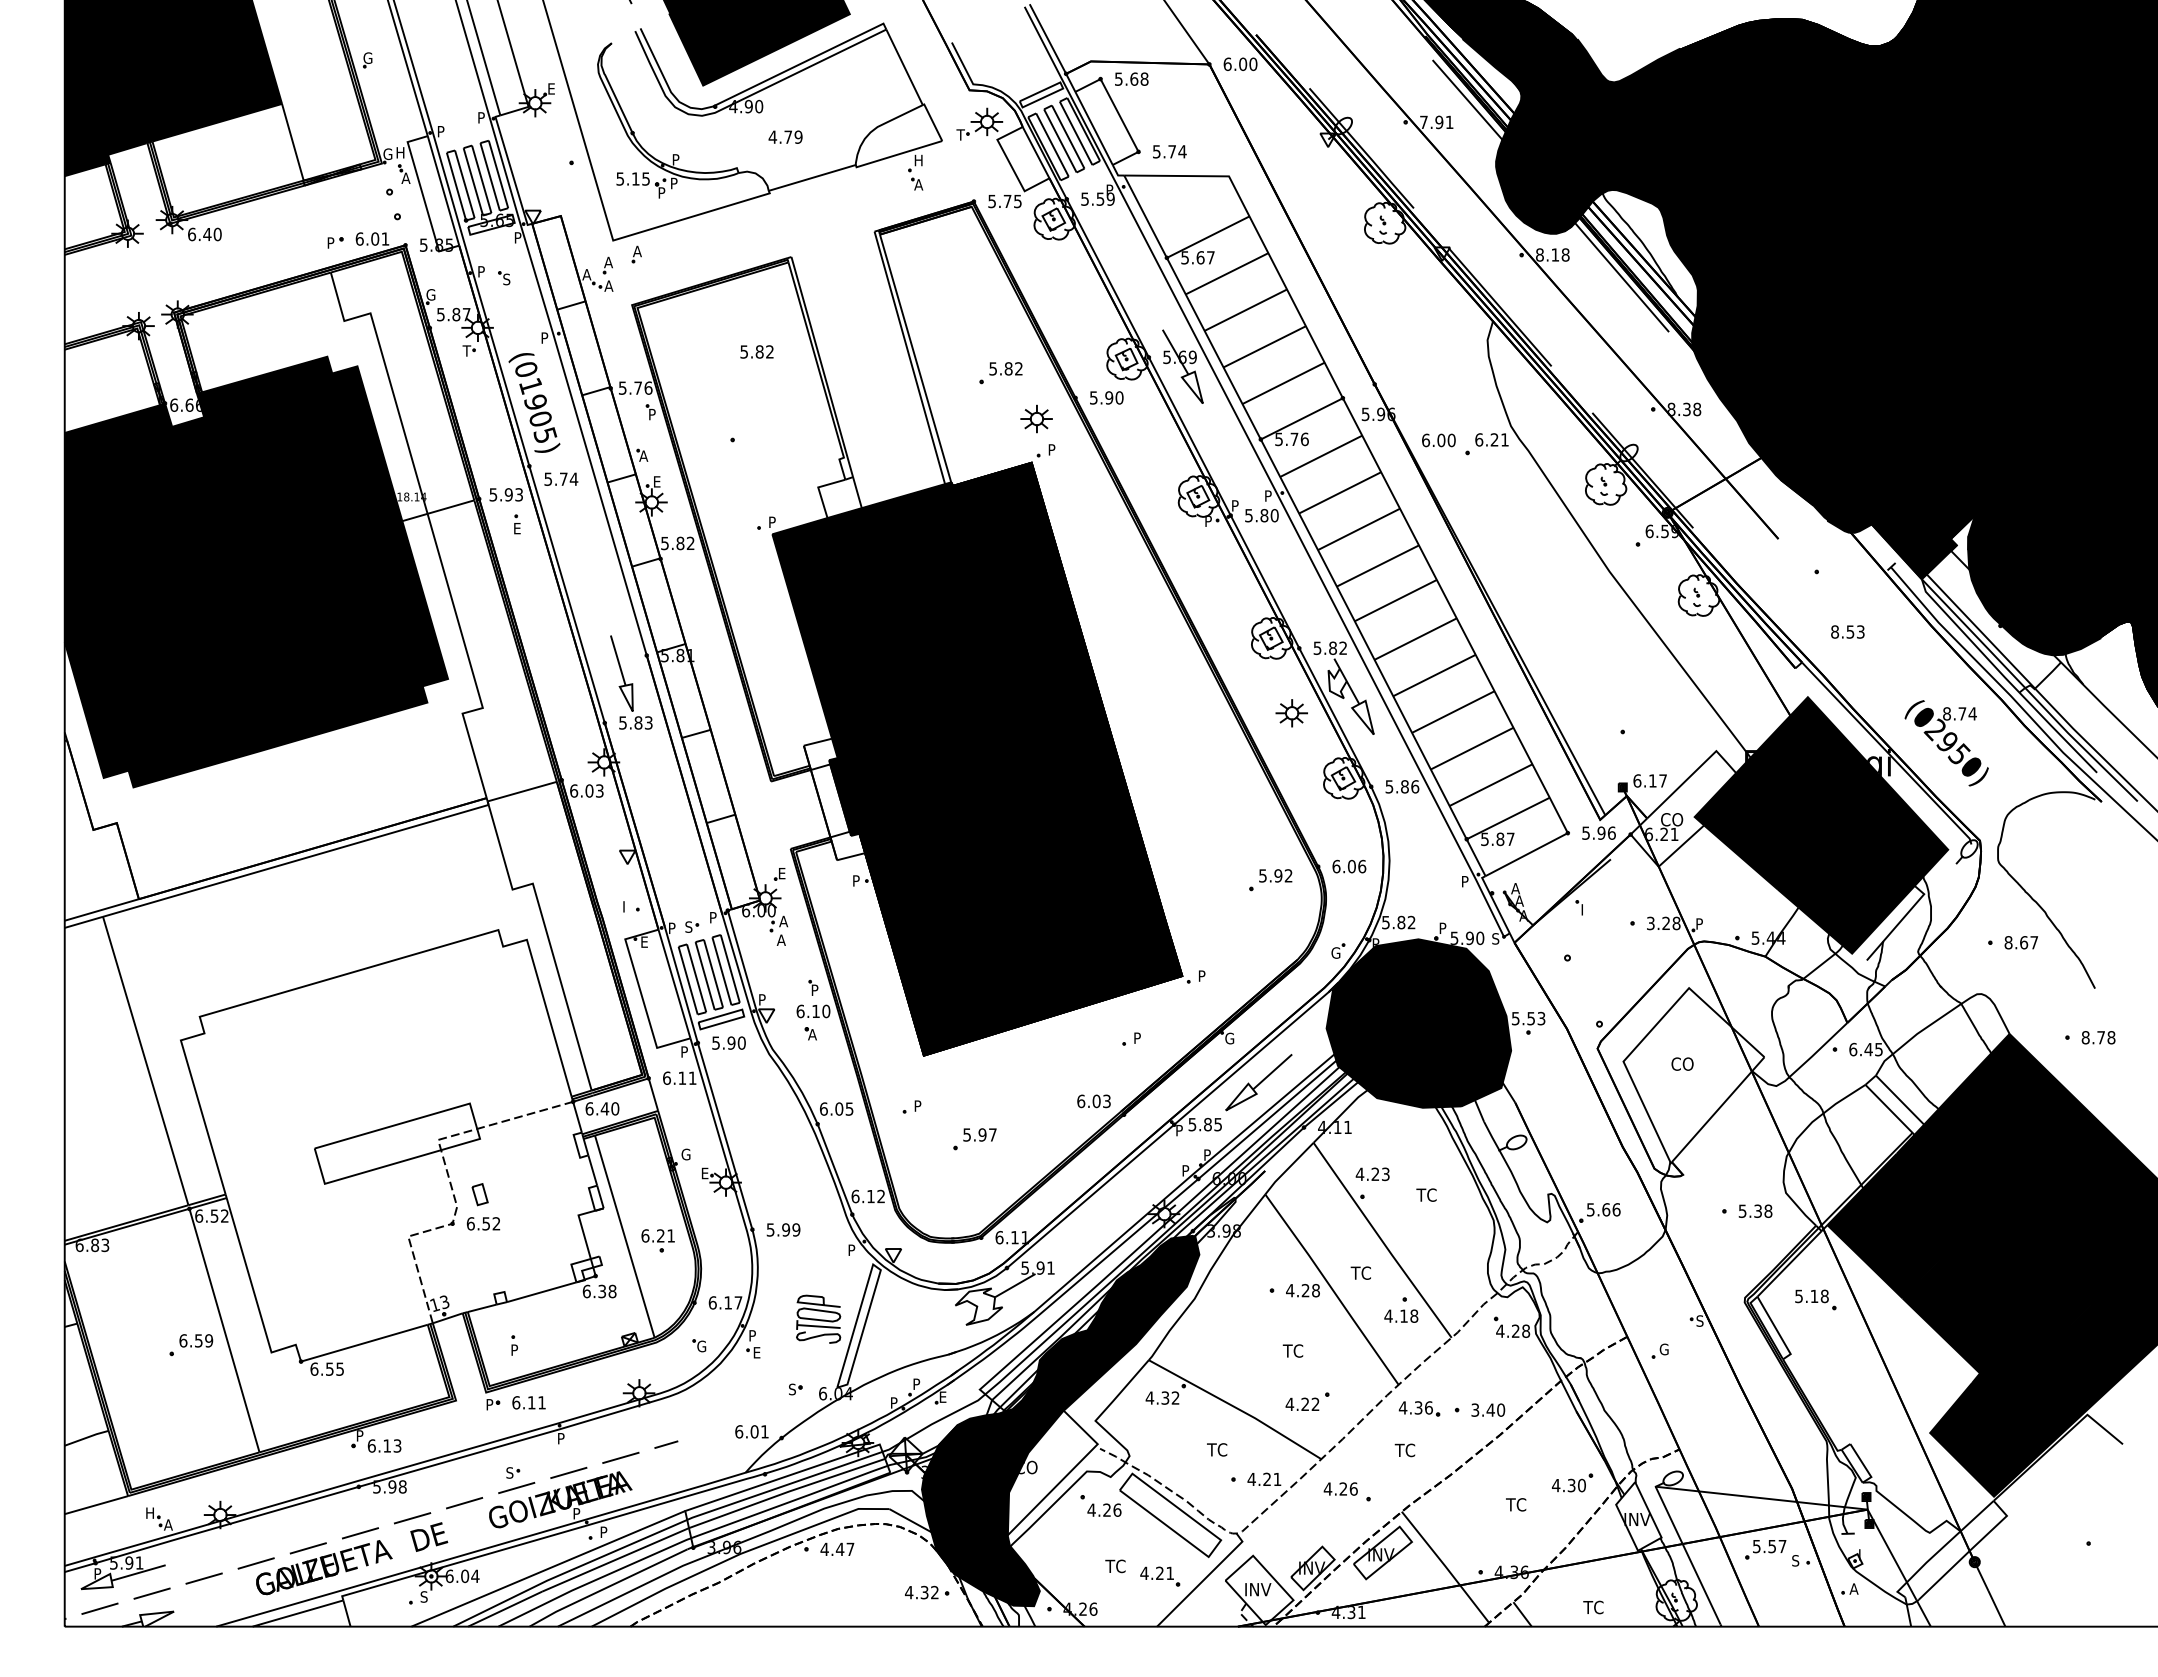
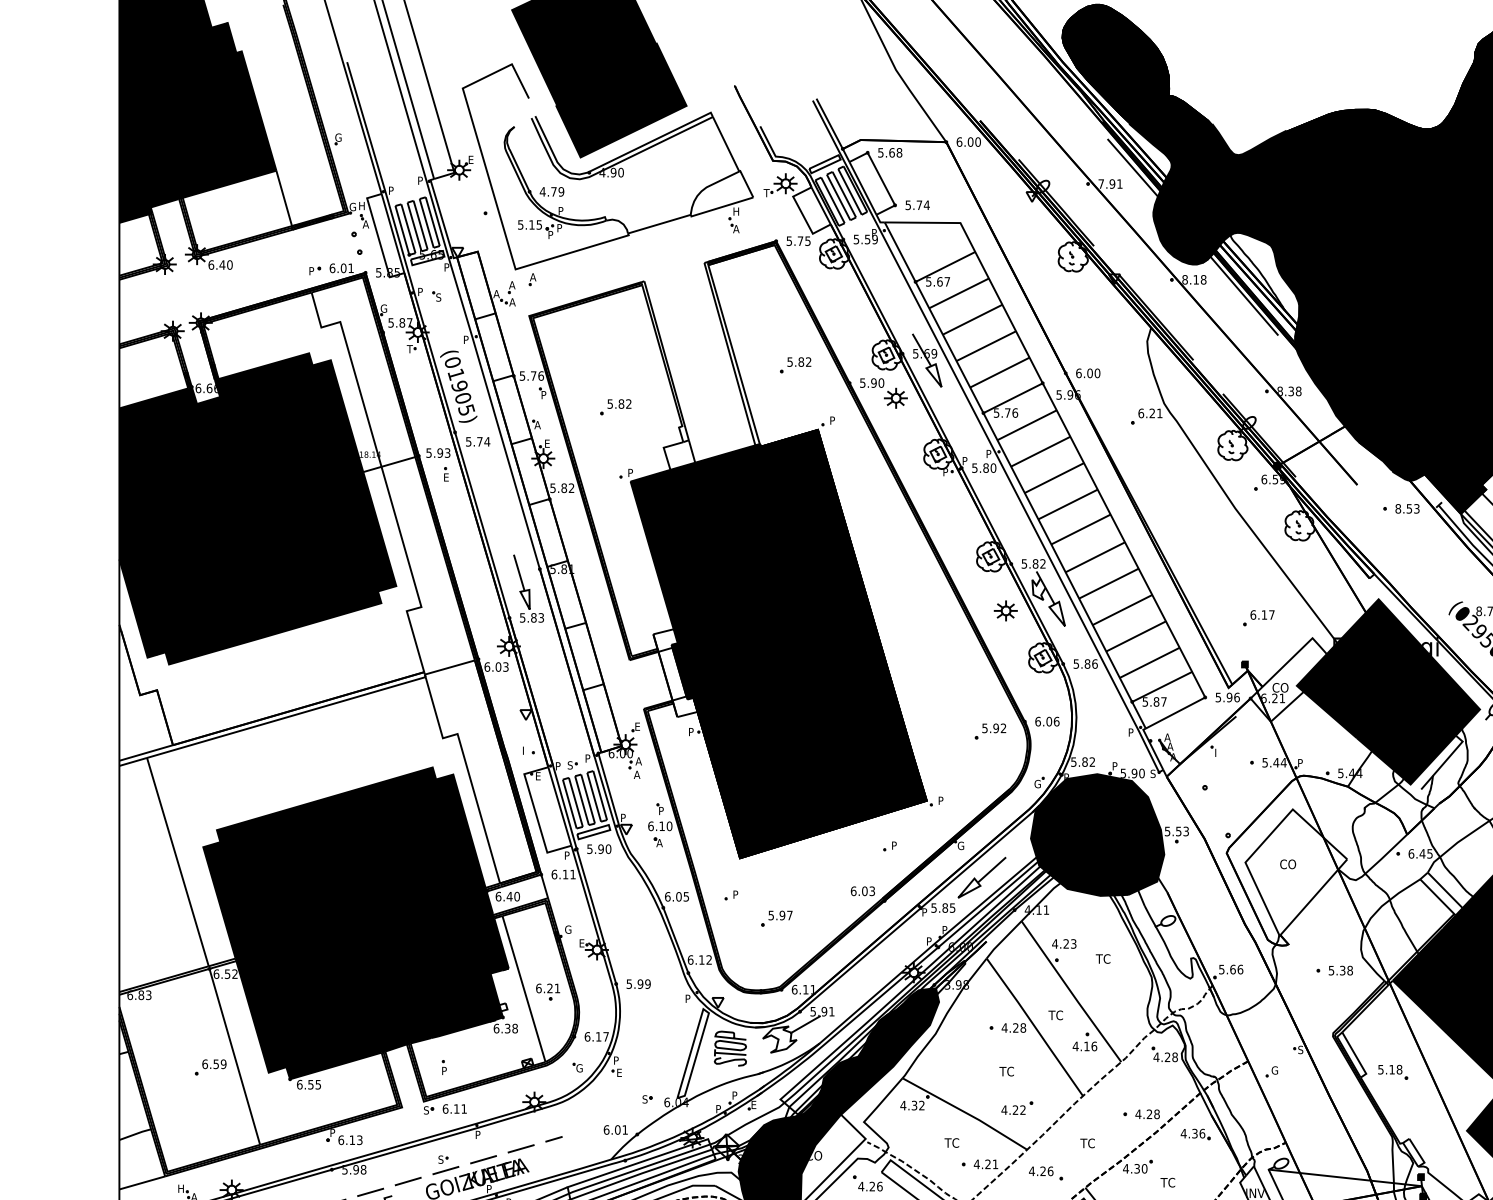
text: (785, 136) -> (551, 191), moved
text: (756, 351) -> (619, 403), moved
part: (1036, 418) -> (895, 397), moved
text: (1438, 440) -> (1087, 373), moved
text: (1847, 631) -> (1407, 508), moved
text: (1649, 780) -> (1262, 614), moved
text: (1663, 923) -> (1274, 762), 3.28 -> 5.44
fill: (391, 1145) -> (355, 923), added
part: (1815, 1299) -> (1392, 1071), moved
text: (1414, 1315) -> (1094, 1045), 4.18 -> 4.16
part: (818, 1318) -> (730, 1048), moved
text: (489, 1404) -> (426, 1110), P -> S
part: (1419, 1408) -> (1195, 1134), moved
text: (1488, 1409) -> (1147, 1113), 3.40 -> 4.28
part: (1572, 1482) -> (1137, 1166), moved

